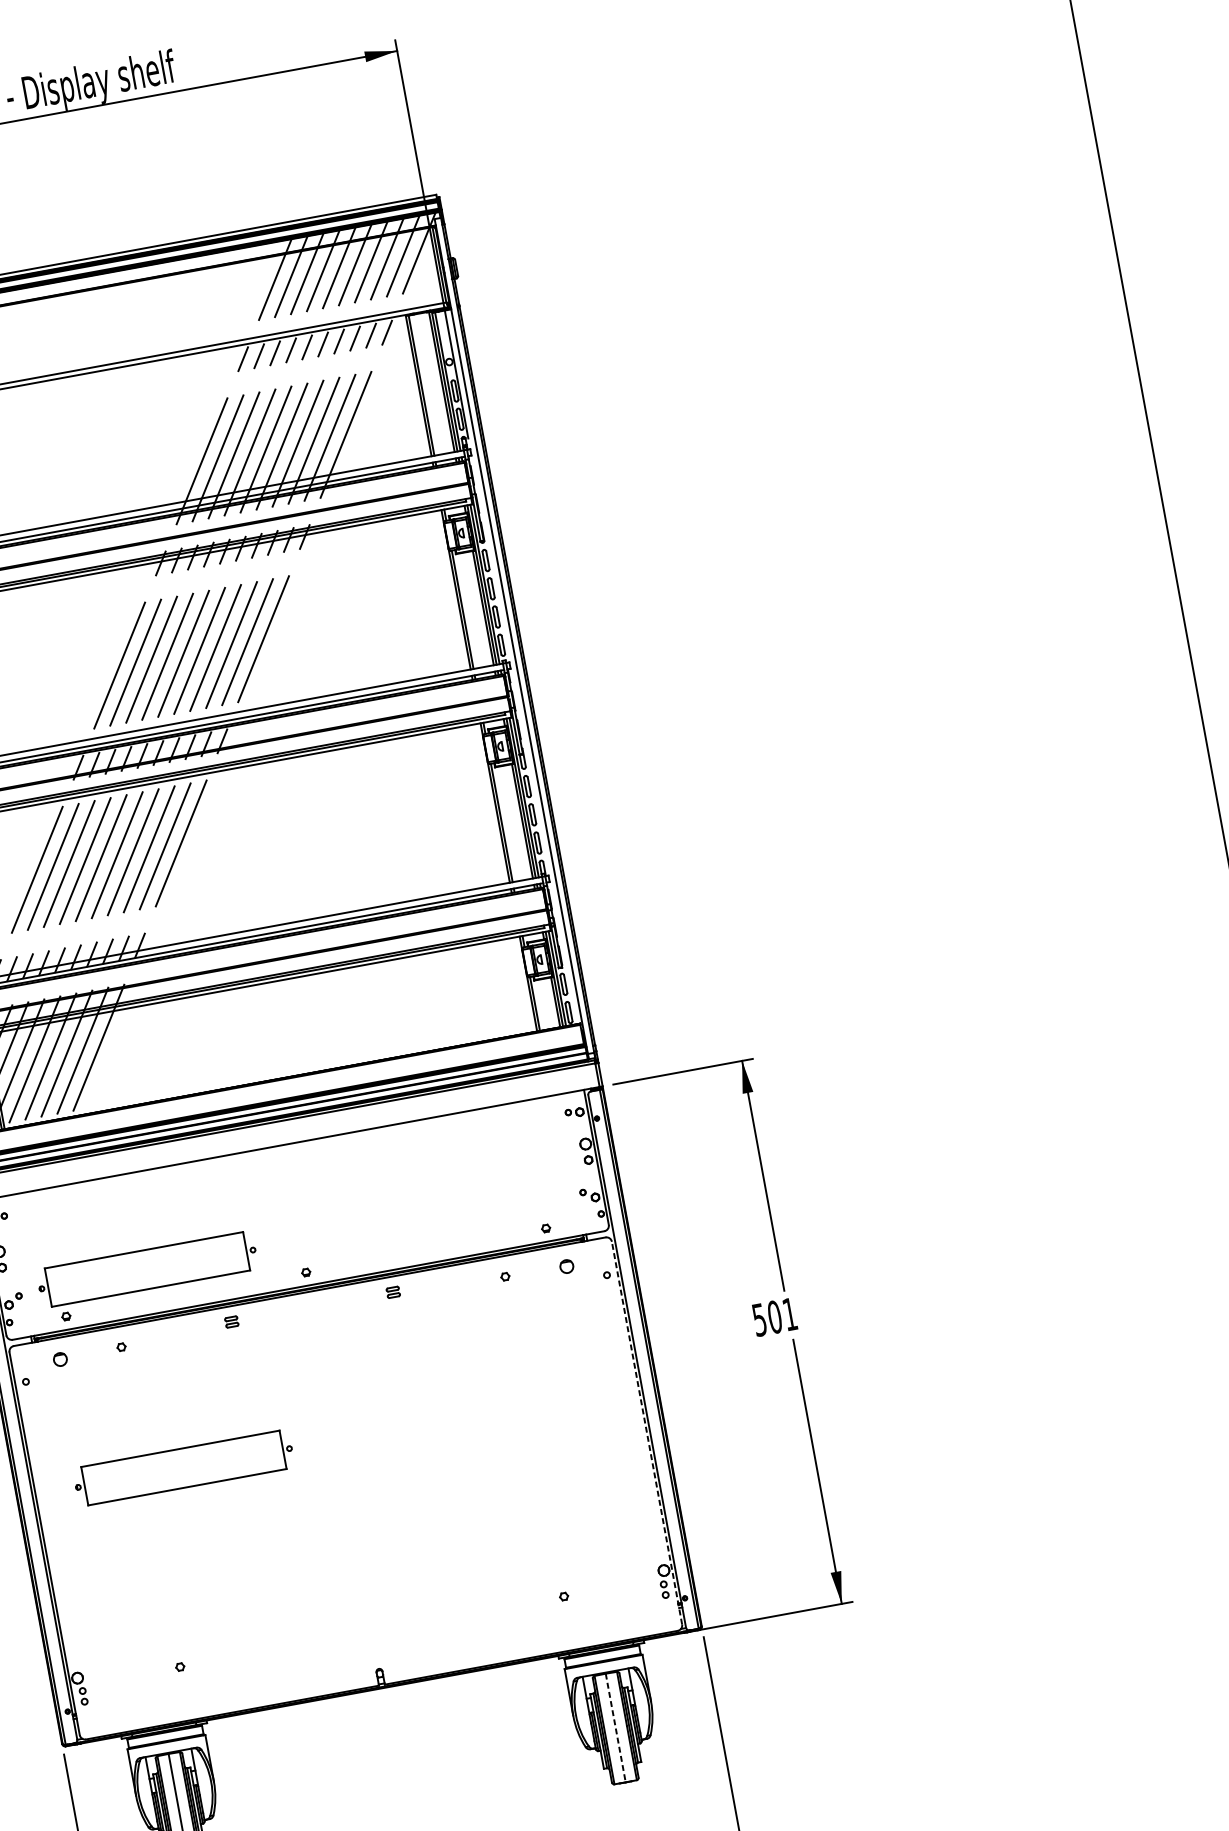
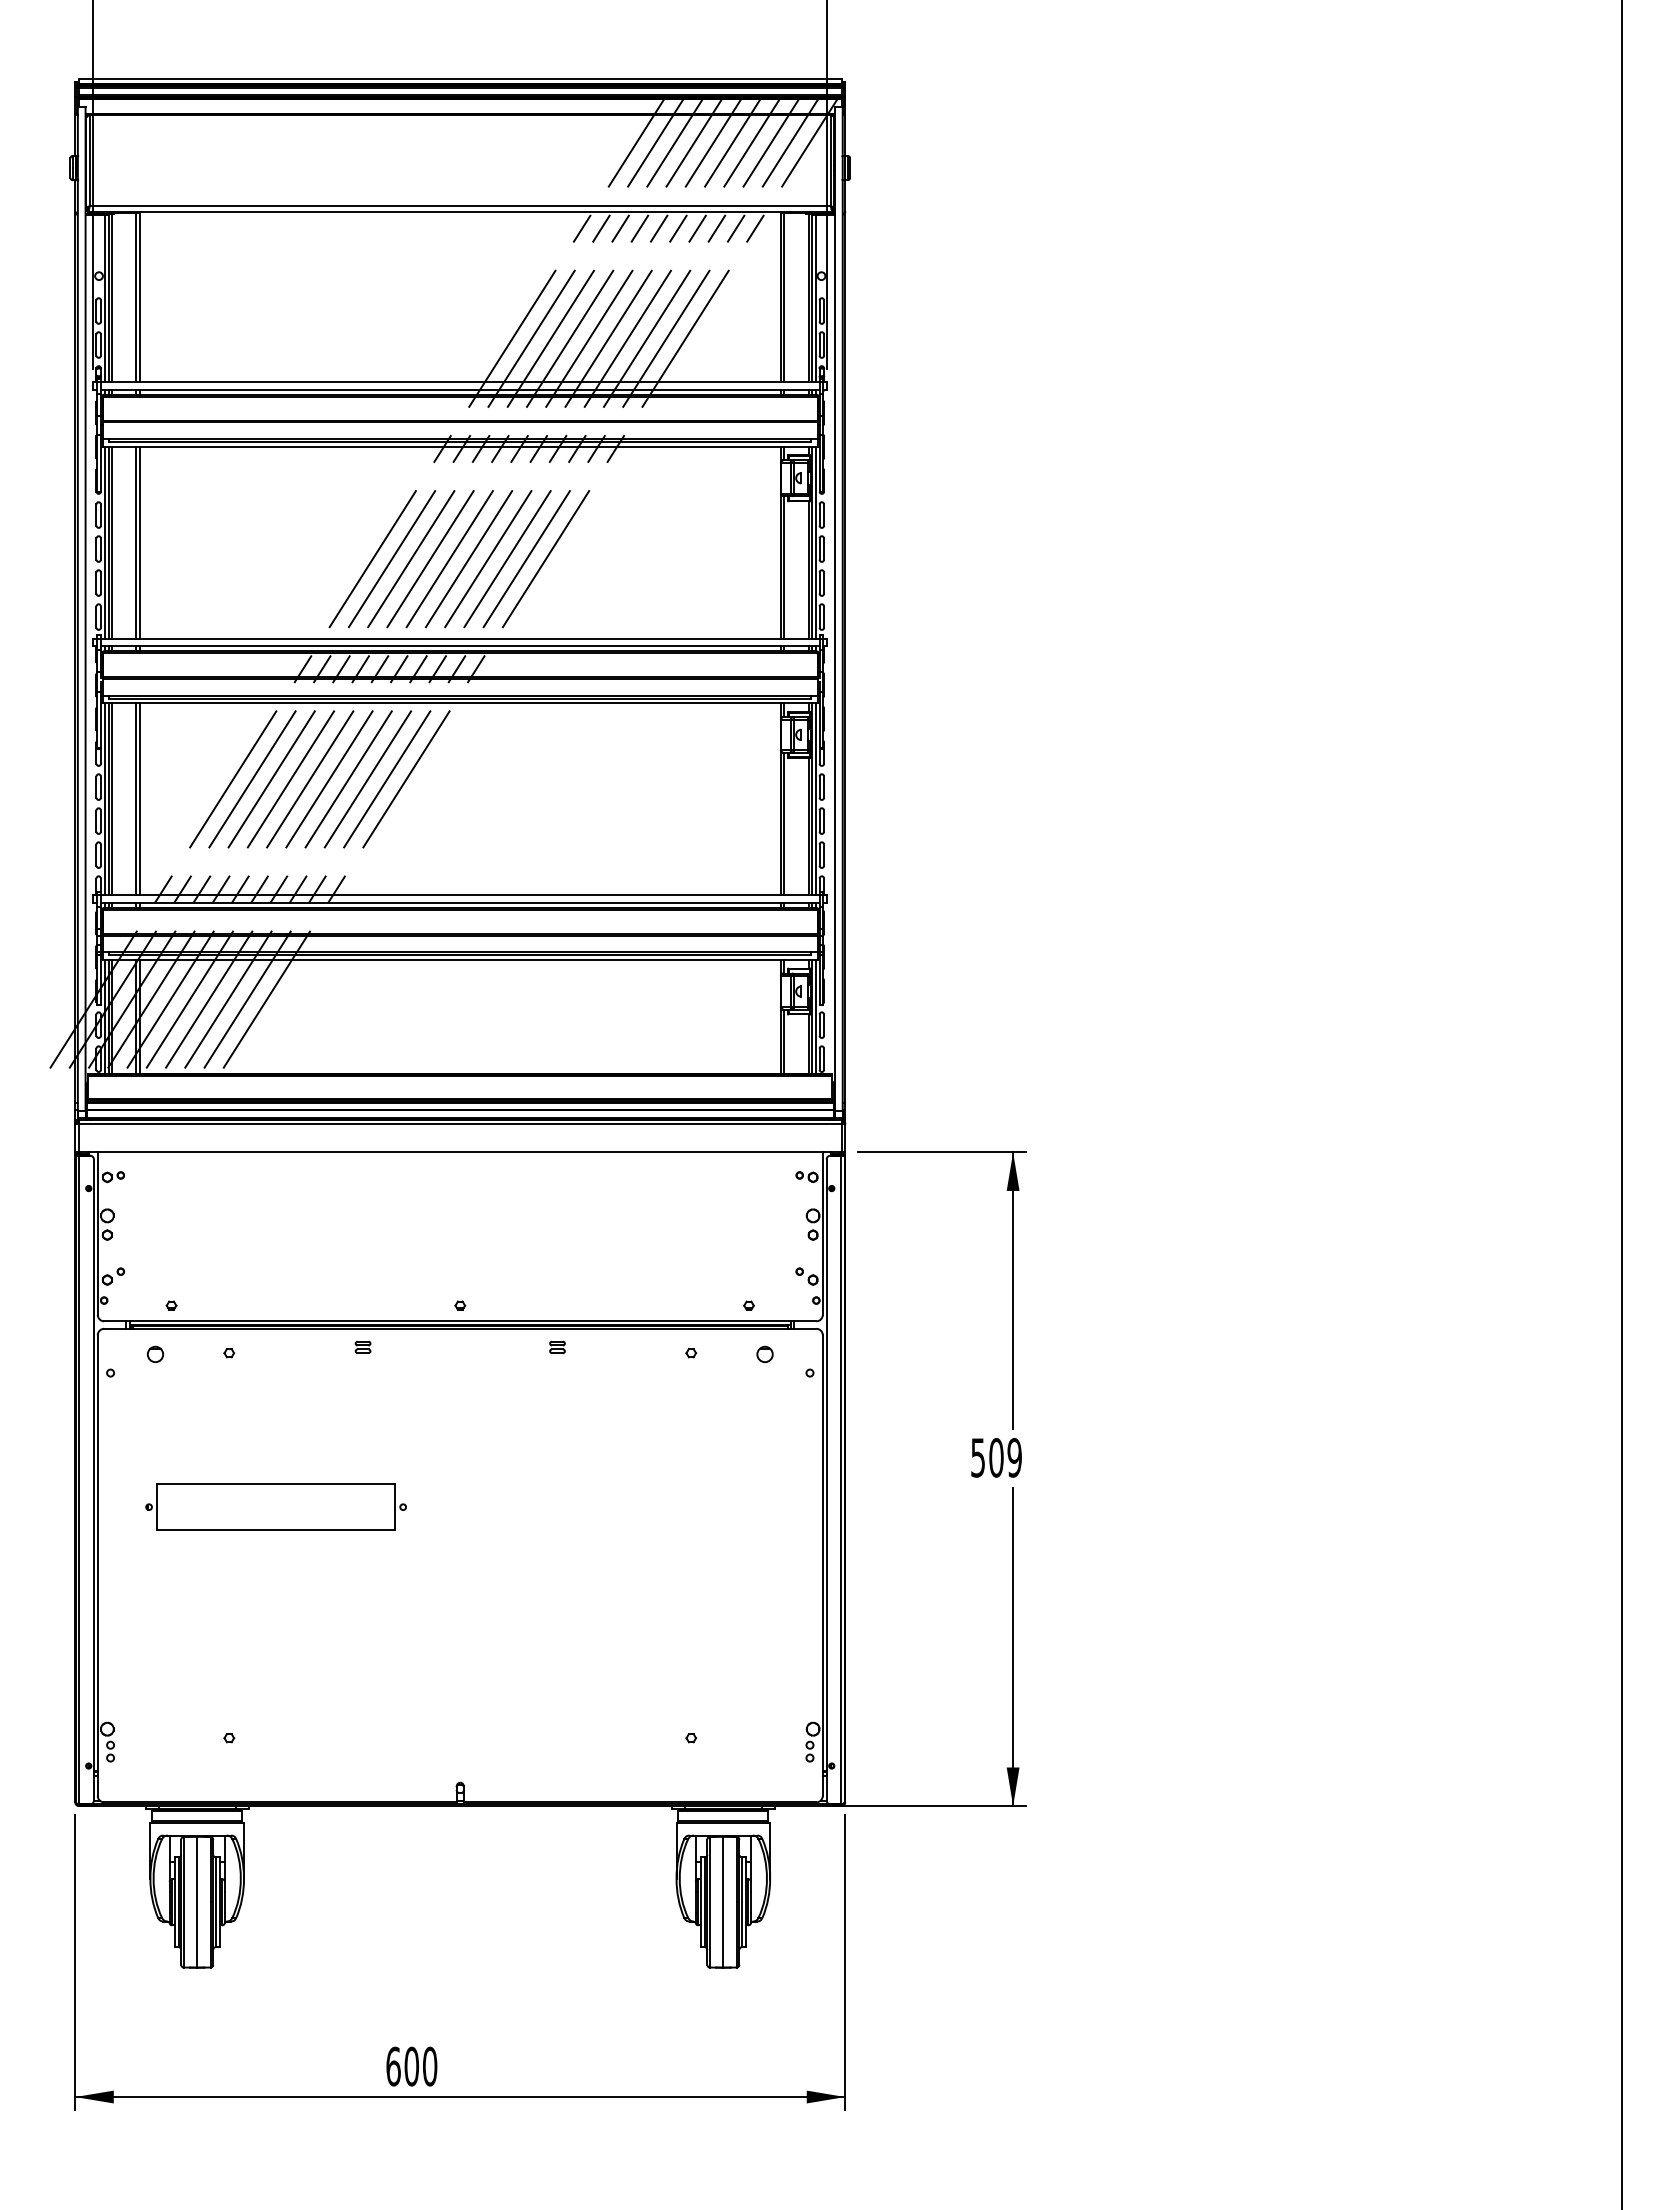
part: (146, 1268) -> (275, 1267), removed
text: (789, 1314) -> (1014, 1457), 501 -> 509
line: (646, 1433) -> (822, 1565), dashed -> solid
line: (615, 1728) -> (723, 1902), dashed -> solid

